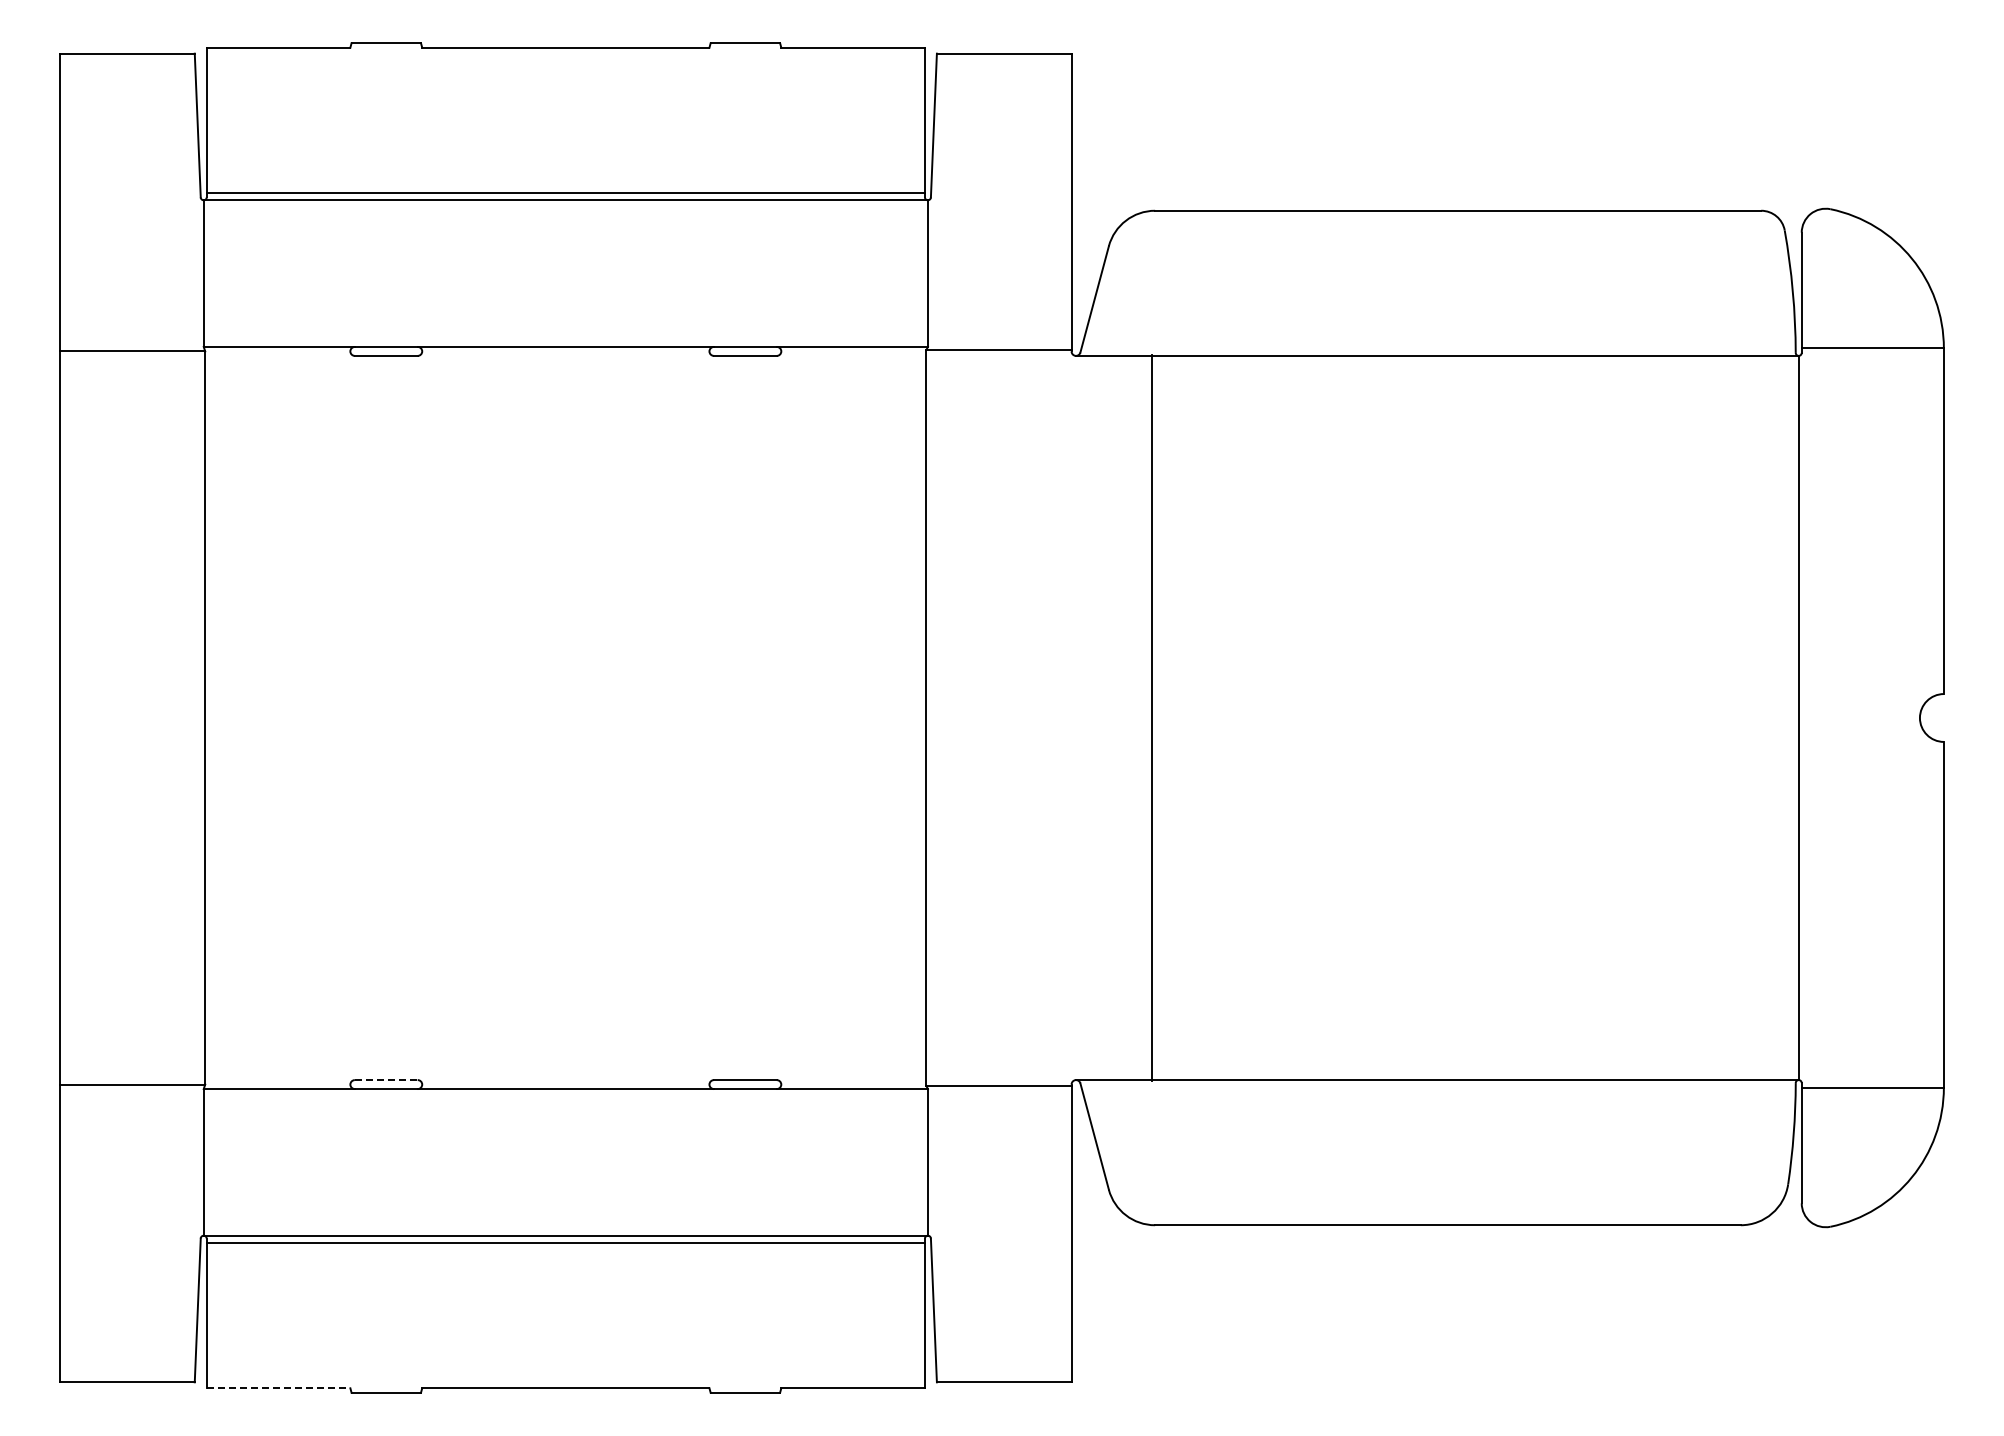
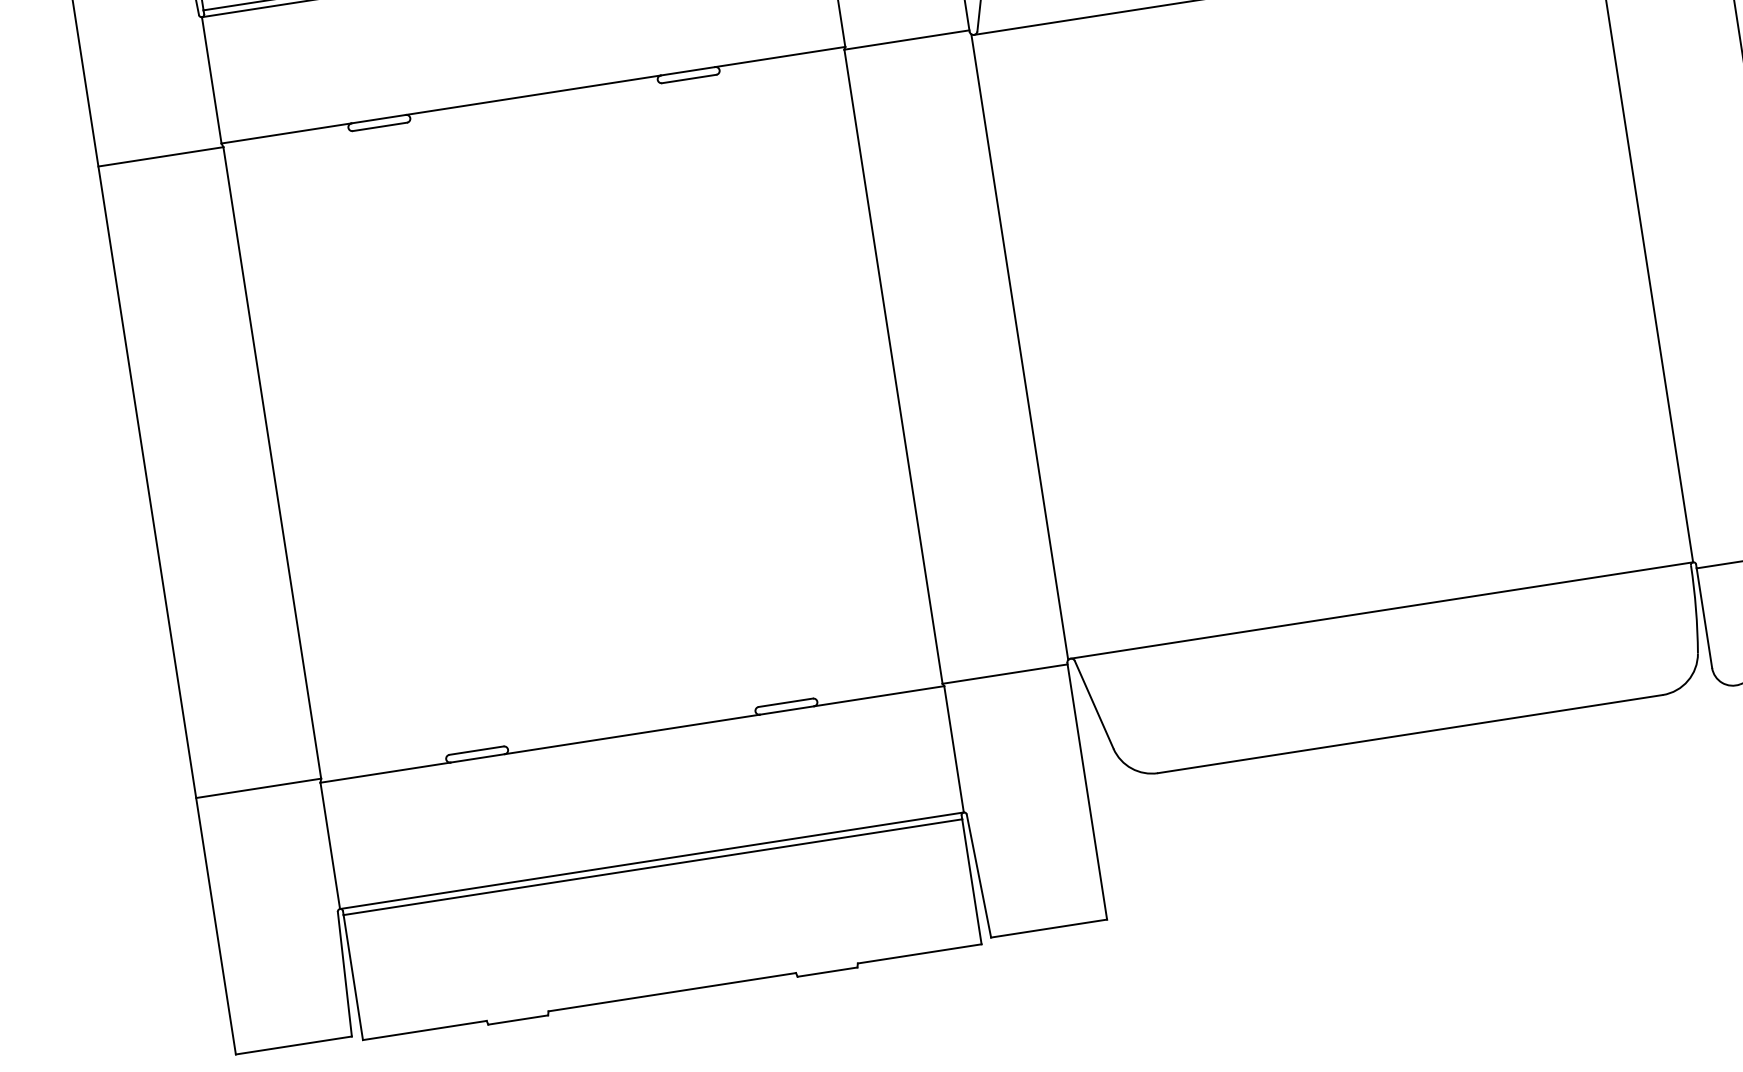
line: (1152, 717) -> (1020, 346), moved
line: (386, 1080) -> (476, 750), dashed -> solid
line: (278, 1388) -> (424, 1030), dashed -> solid

